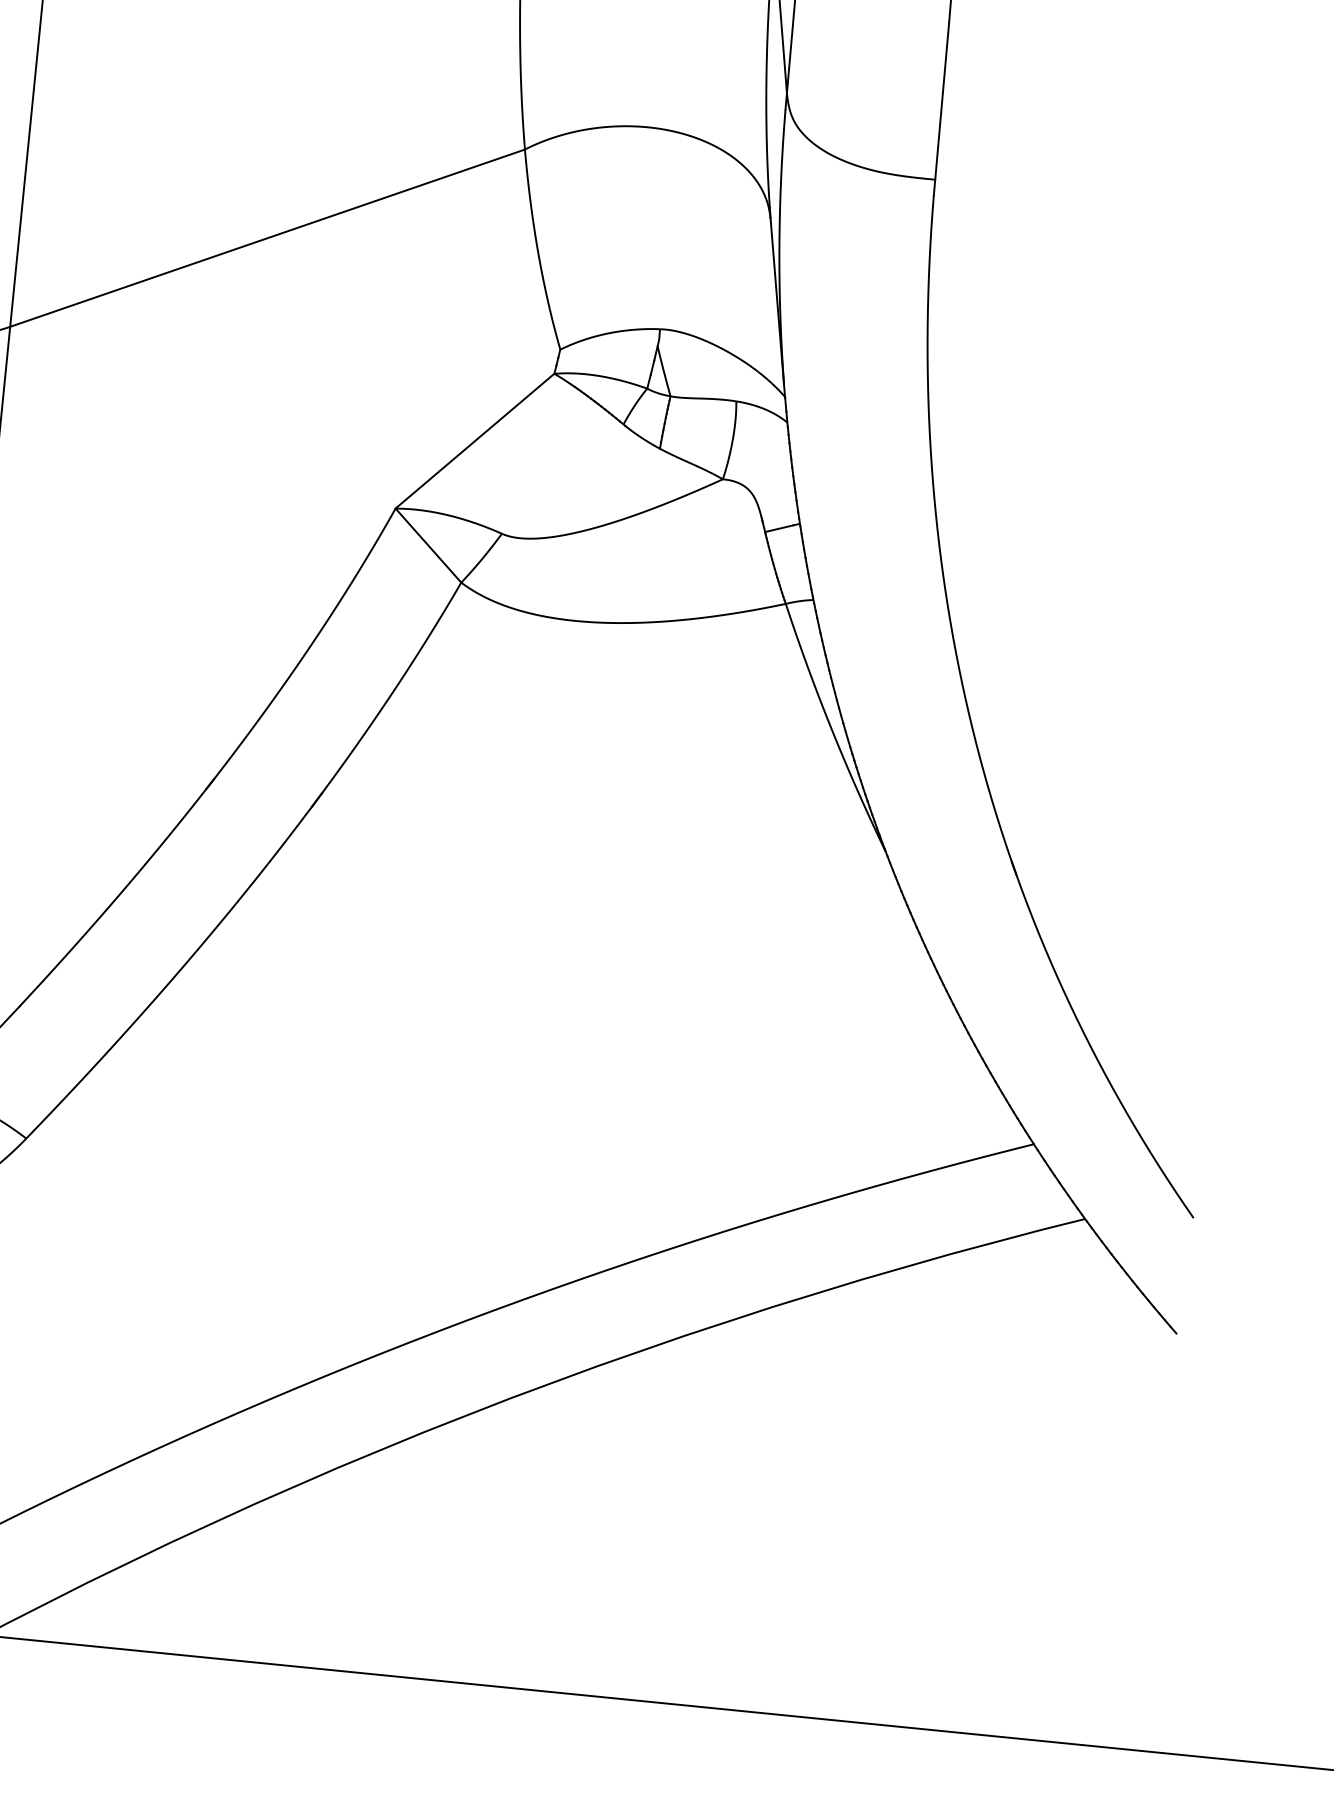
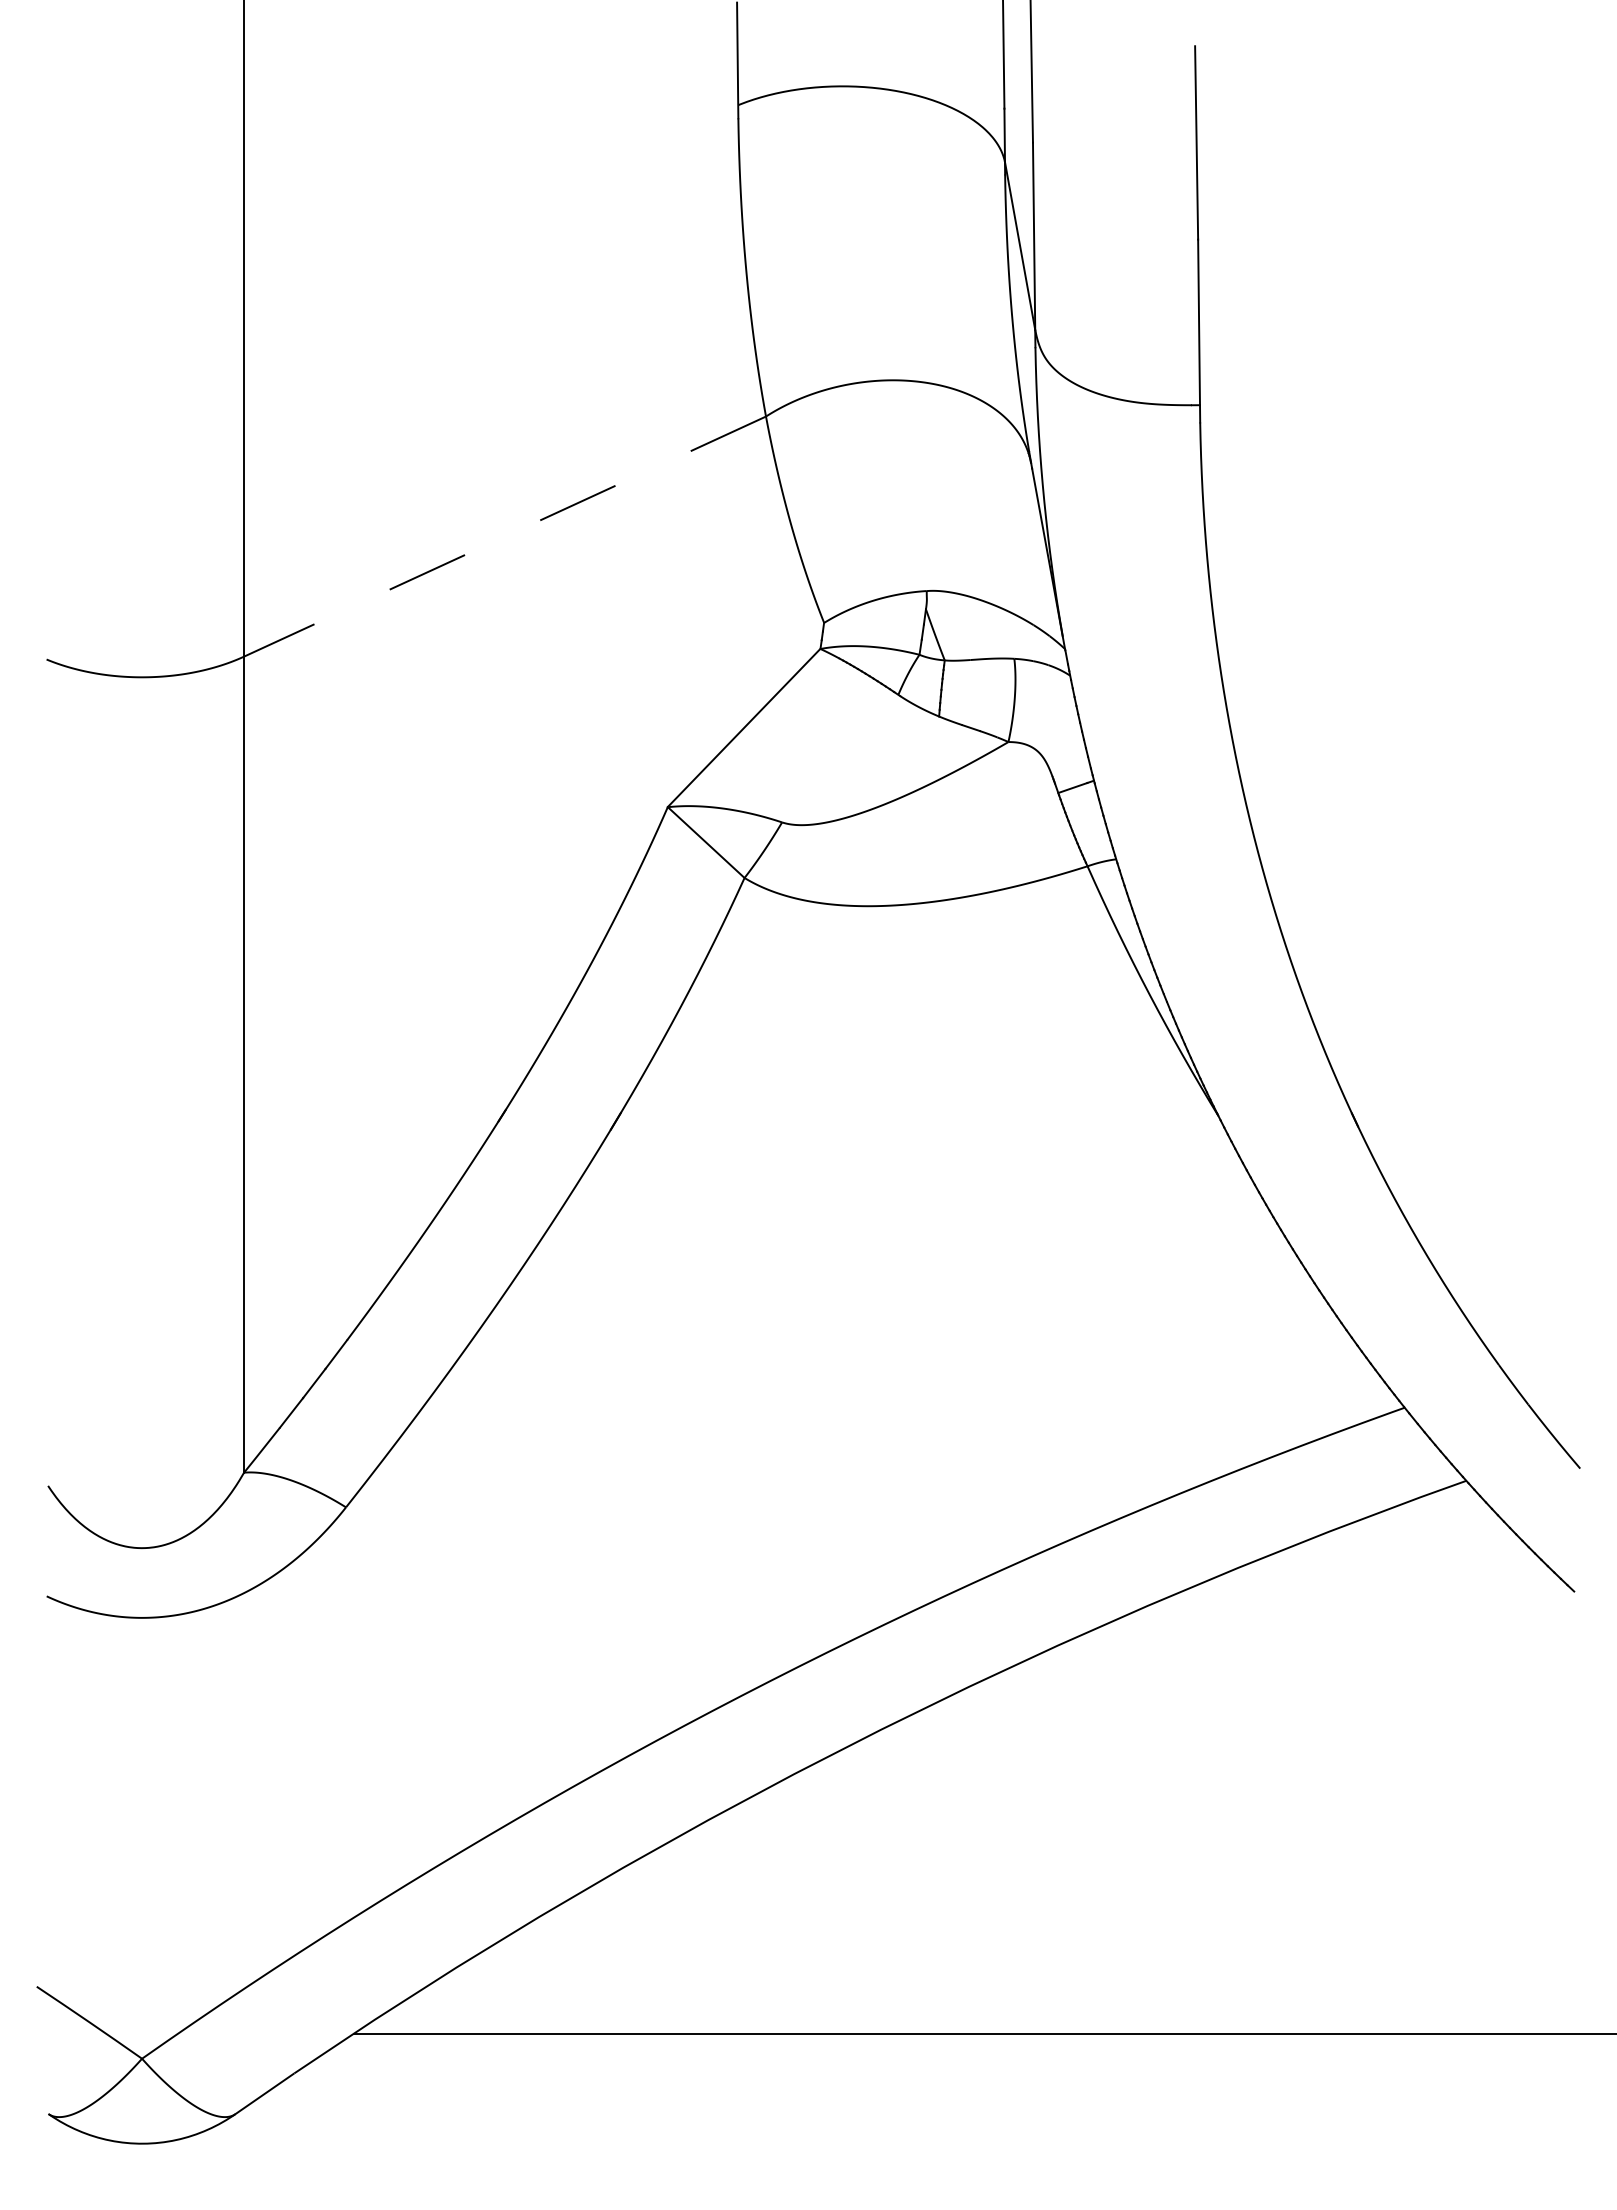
line: (267, 238) -> (504, 536), solid -> dashed

